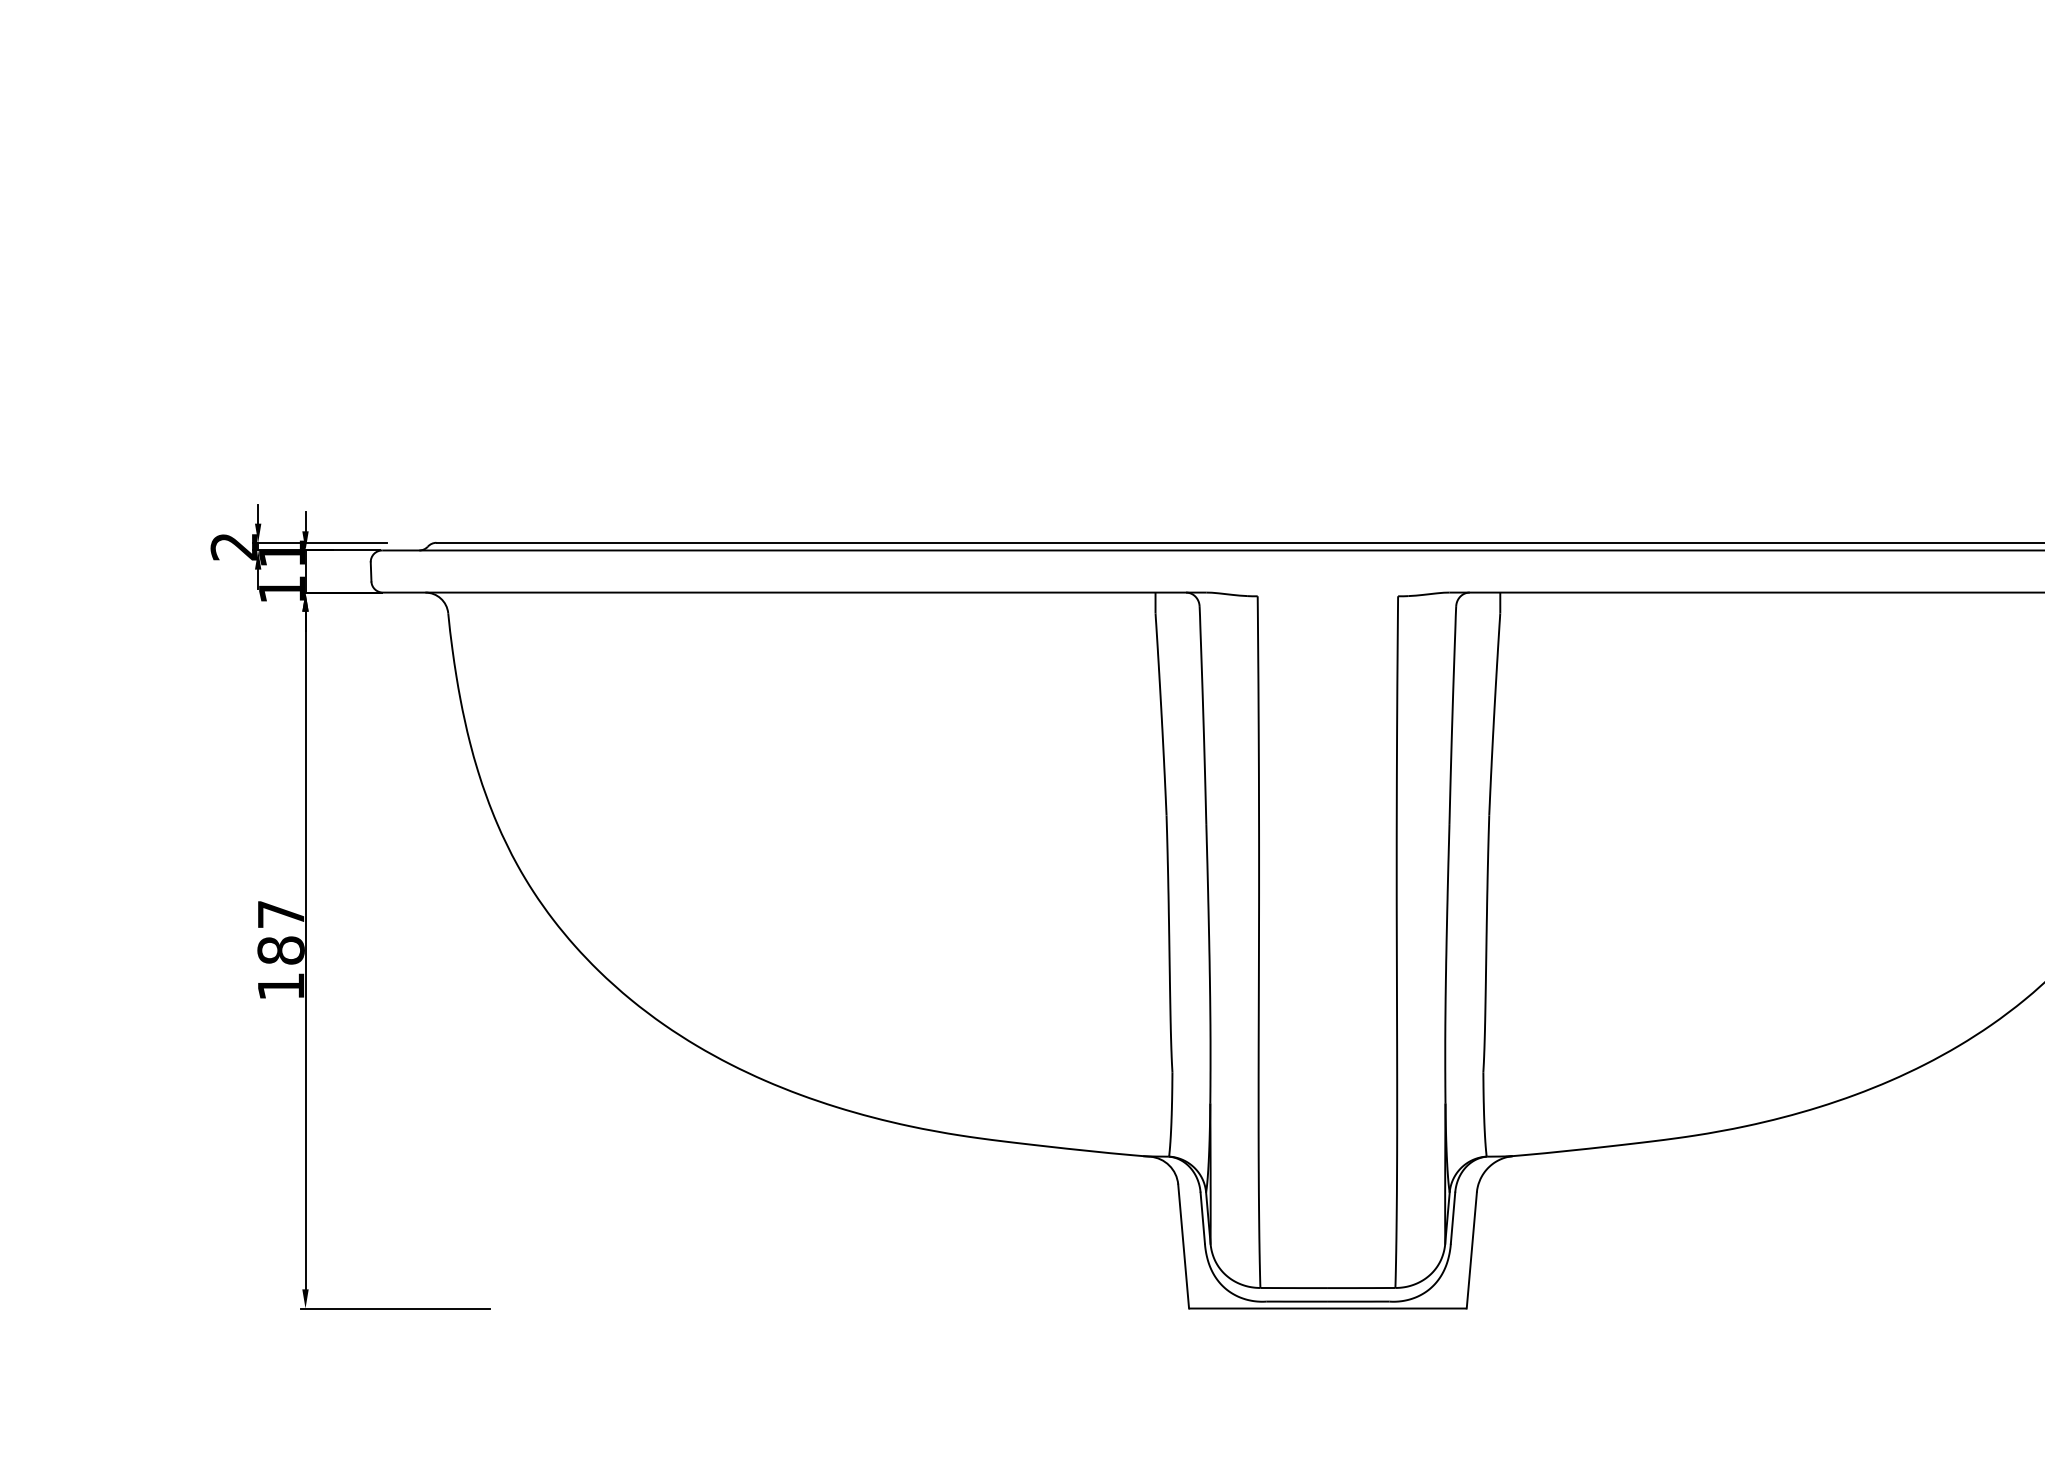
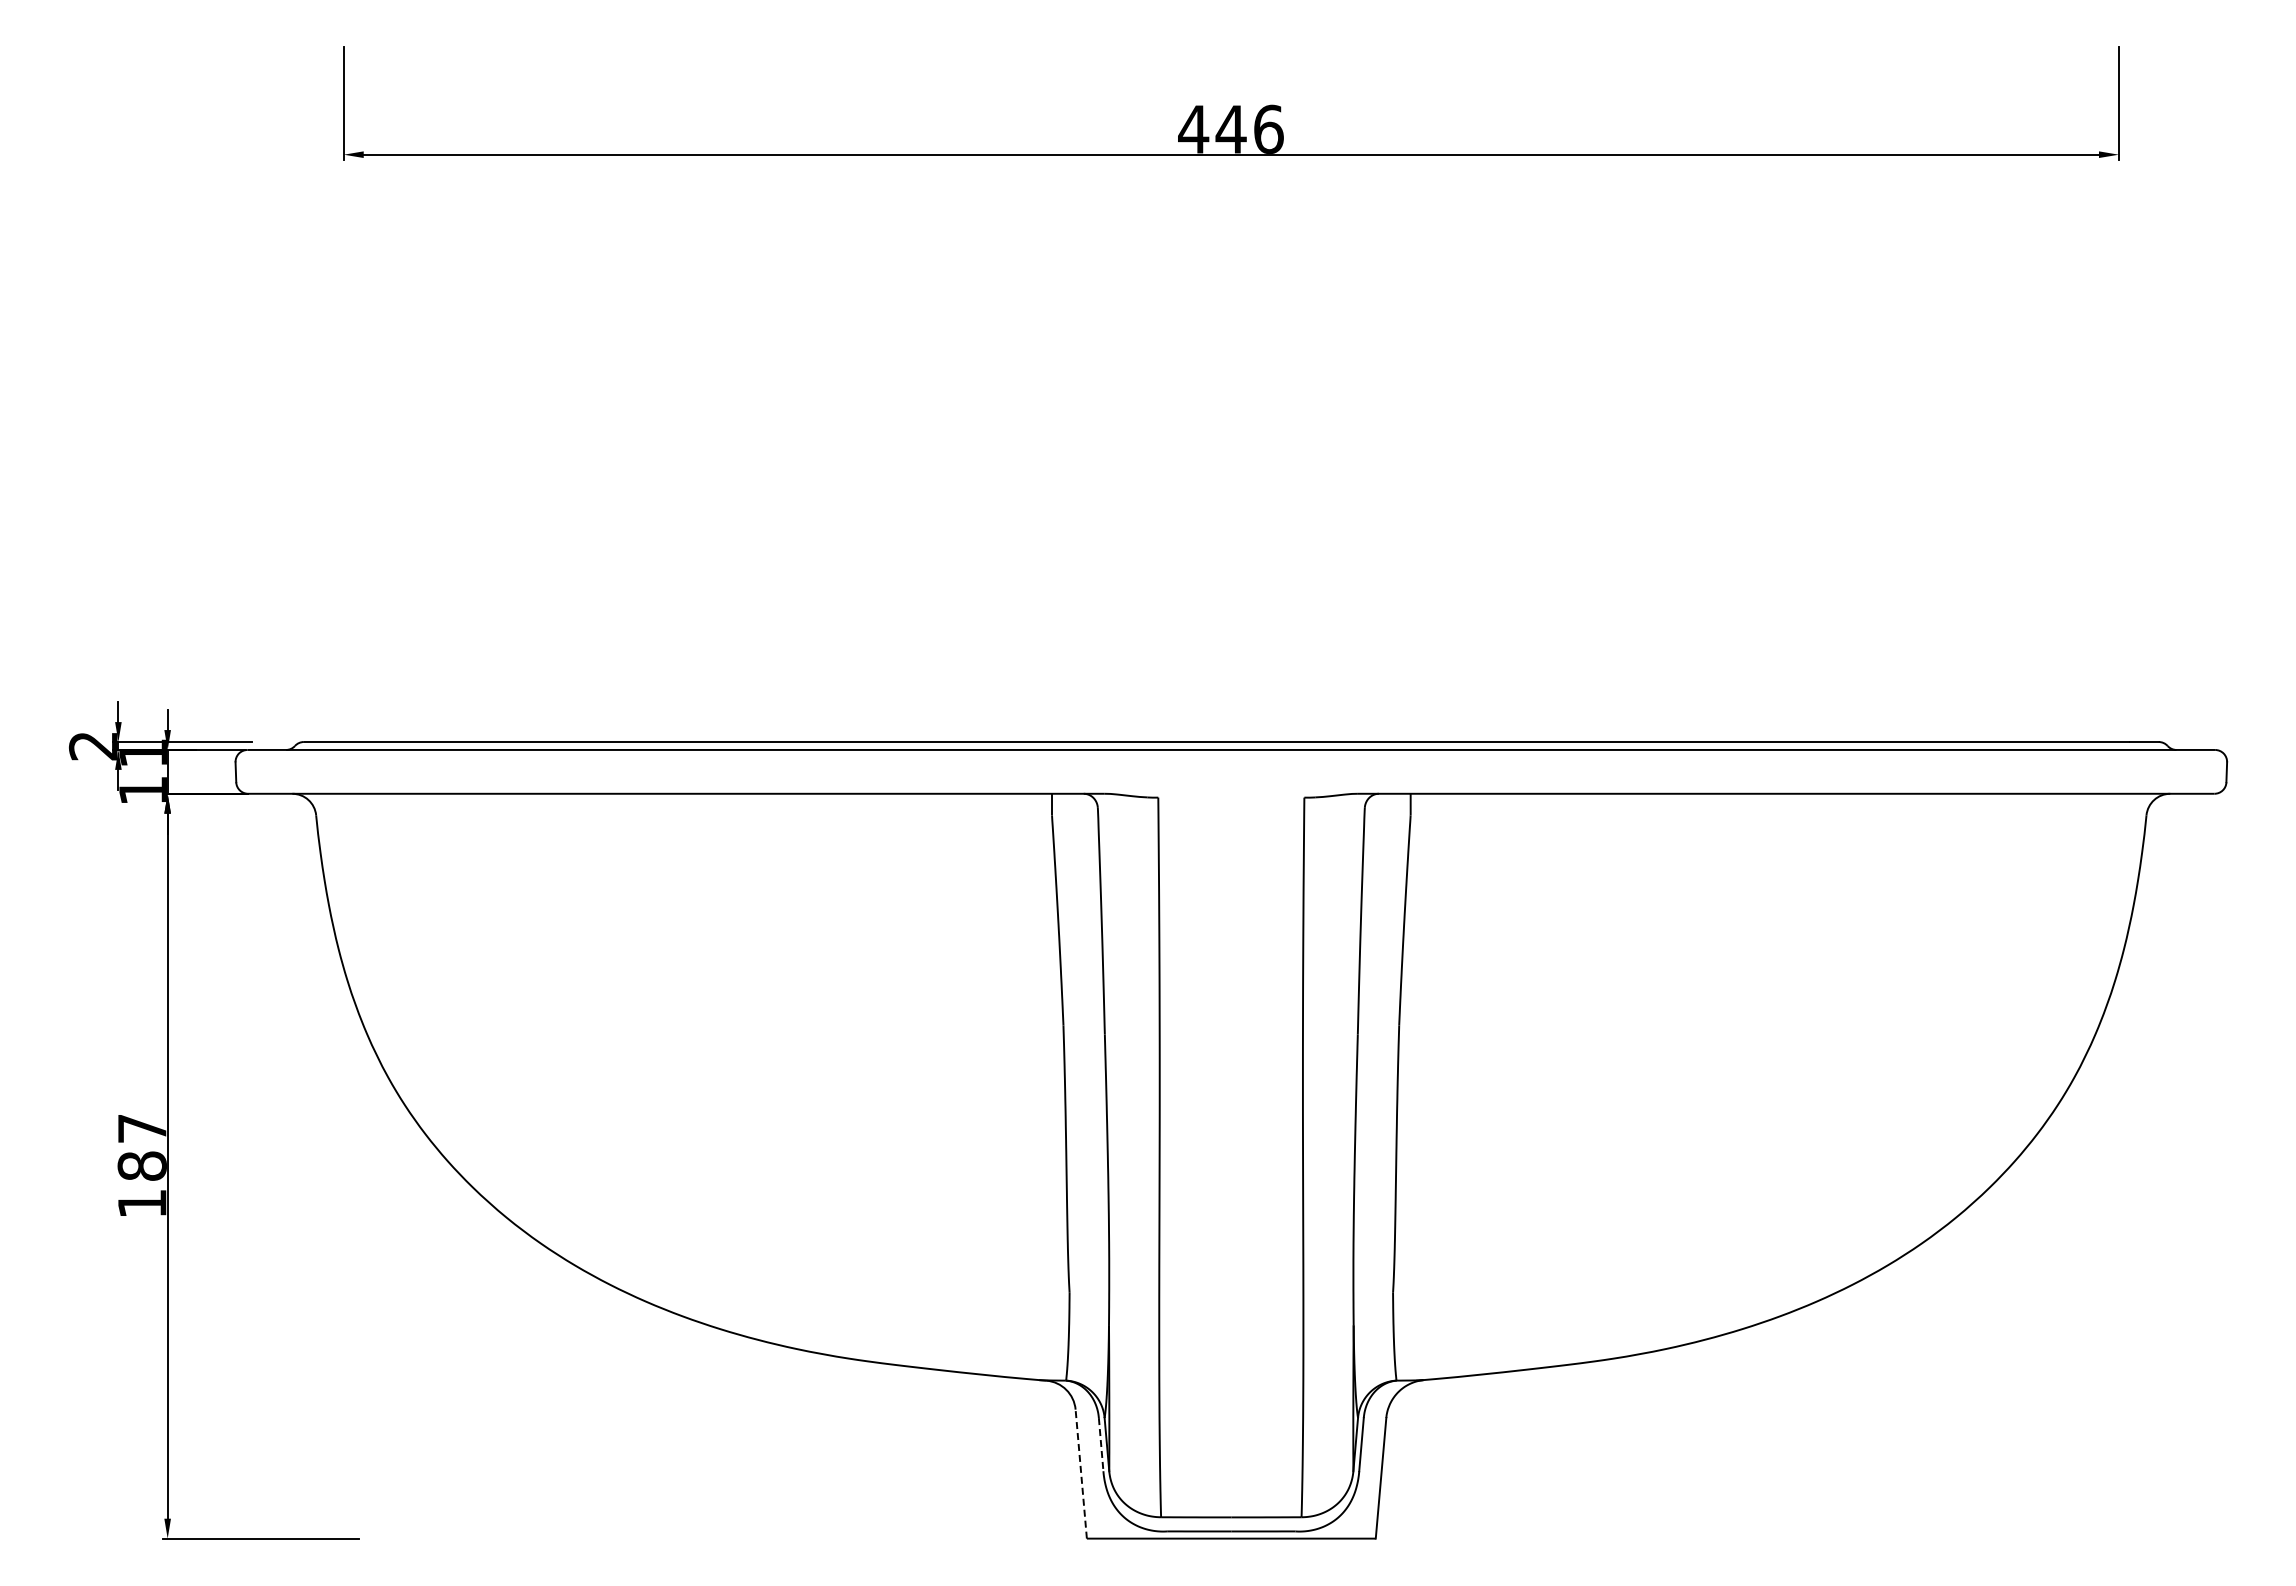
line: (1203, 1218) -> (1101, 1444), solid -> dashed
line: (1183, 1246) -> (1081, 1474), solid -> dashed

